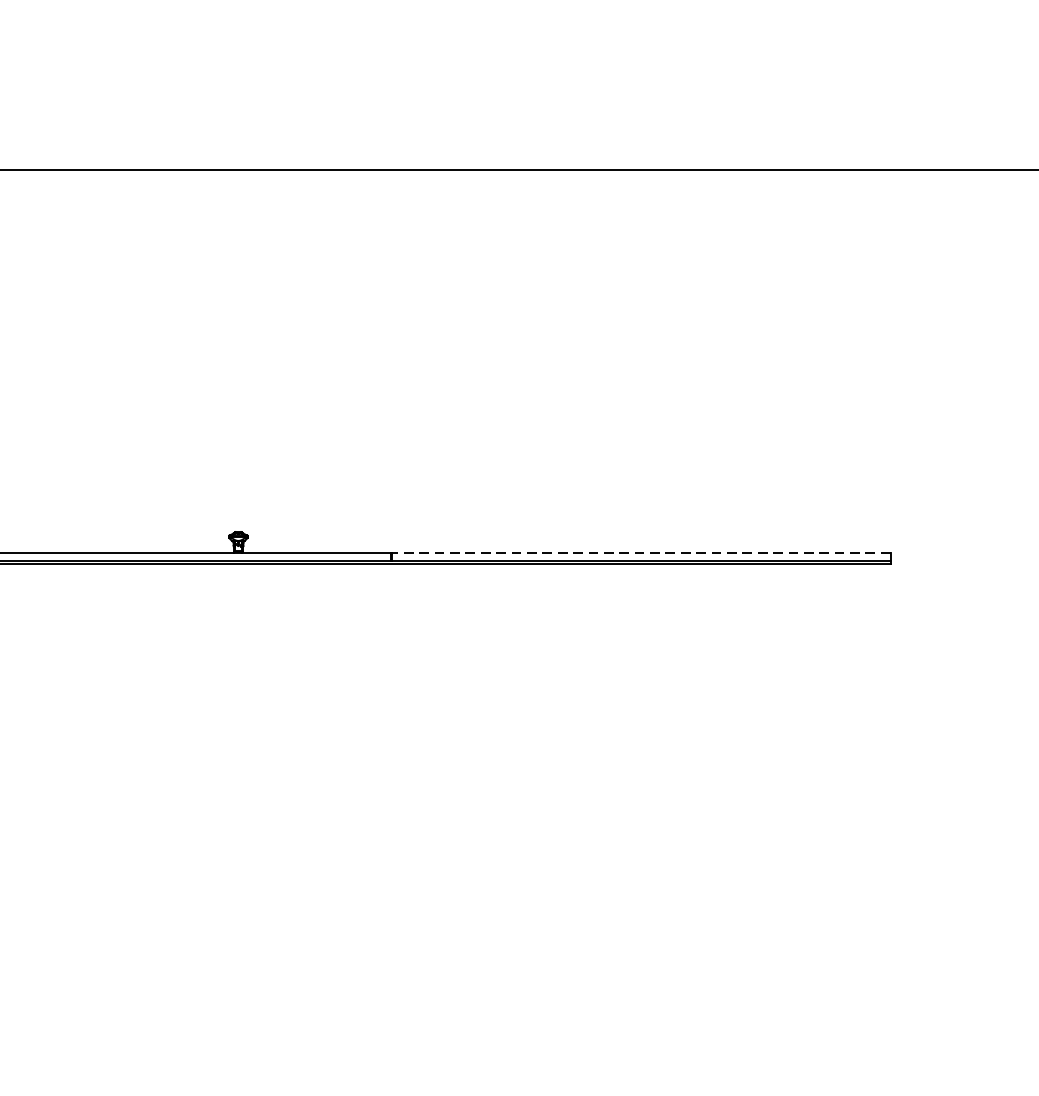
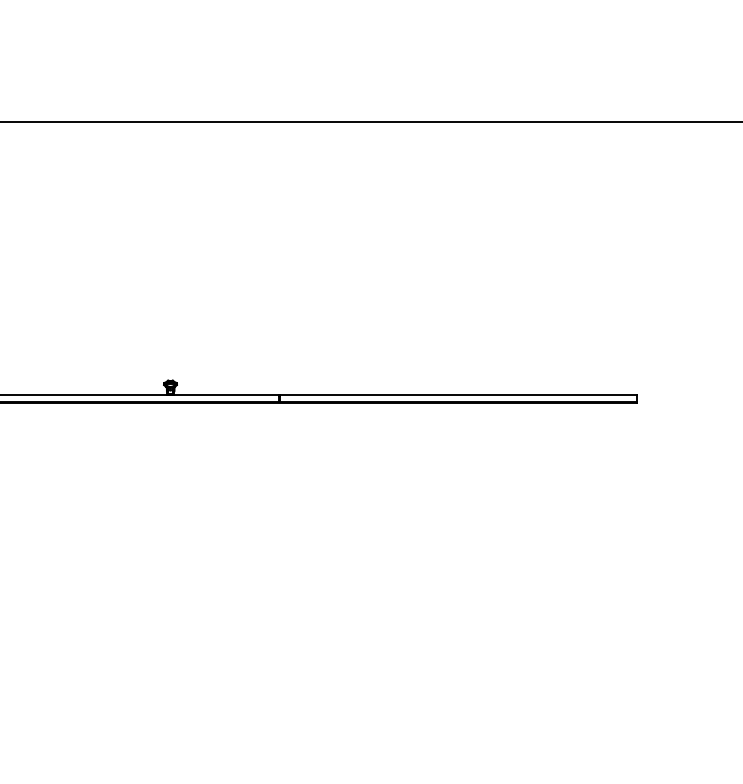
line: (641, 552) -> (458, 395), dashed -> solid

